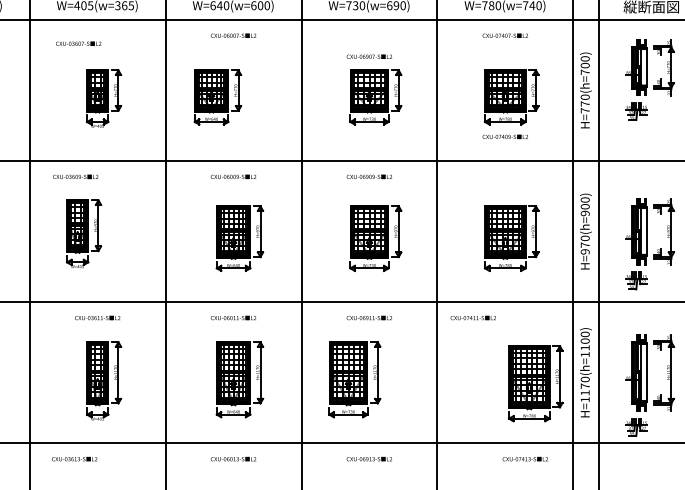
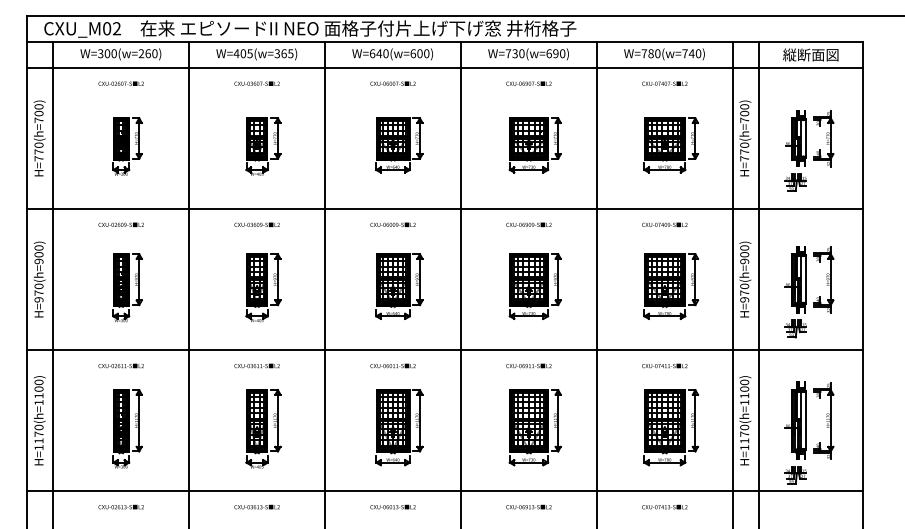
text: (78, 43) -> (256, 83), moved
text: (369, 56) -> (528, 83), moved
part: (650, 79) -> (809, 150), moved
part: (218, 97) -> (399, 145), moved
text: (505, 136) -> (664, 224), moved
text: (75, 176) -> (256, 224), moved
part: (84, 233) -> (263, 287), moved
text: (473, 317) -> (664, 365), moved
part: (354, 379) -> (534, 427), moved
part: (536, 383) -> (671, 427), moved
text: (74, 458) -> (256, 506), moved
text: (525, 458) -> (664, 506), moved

